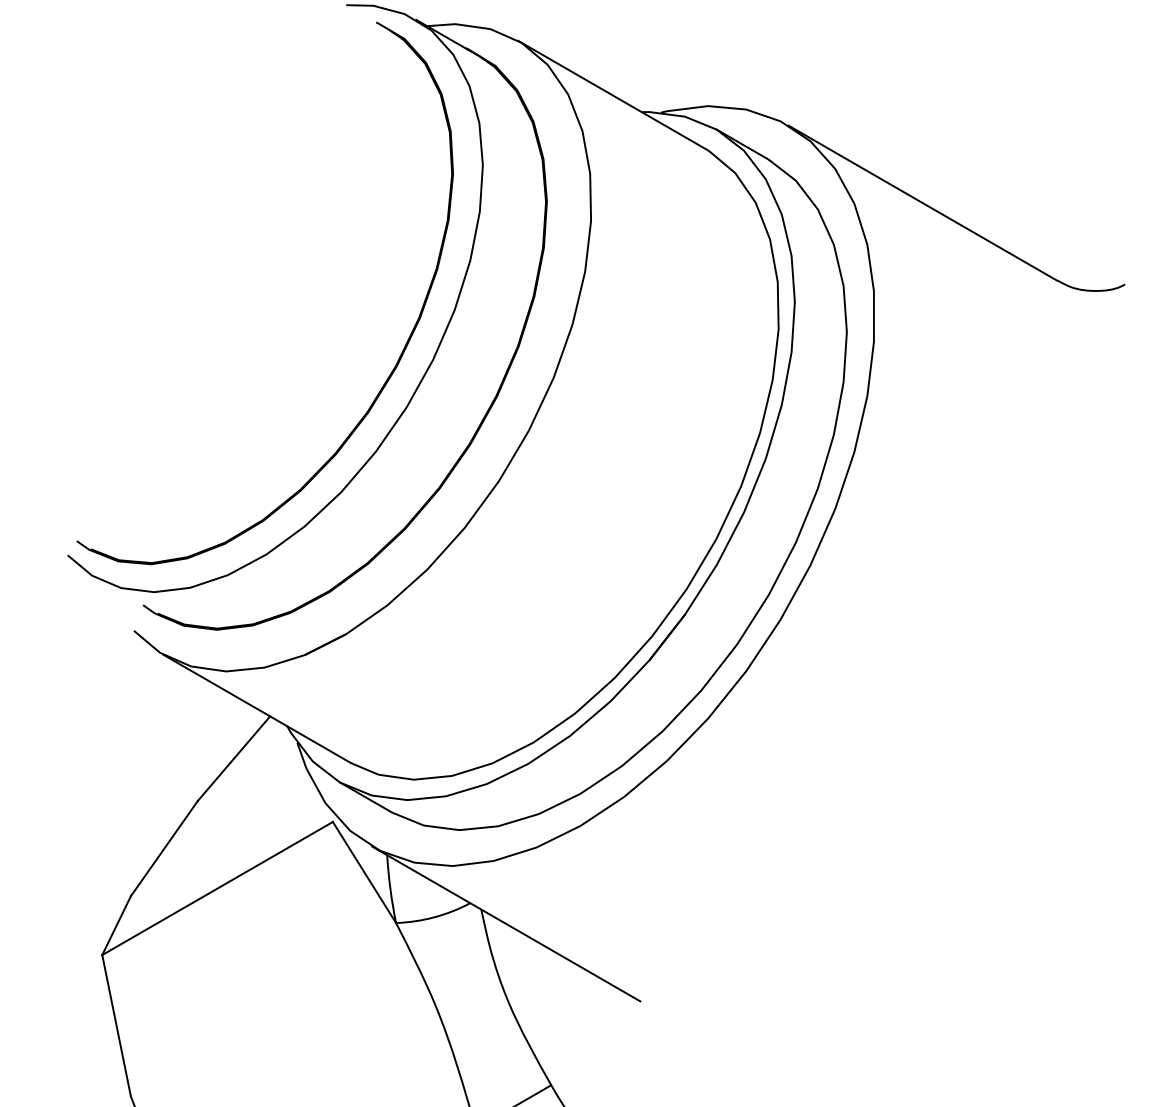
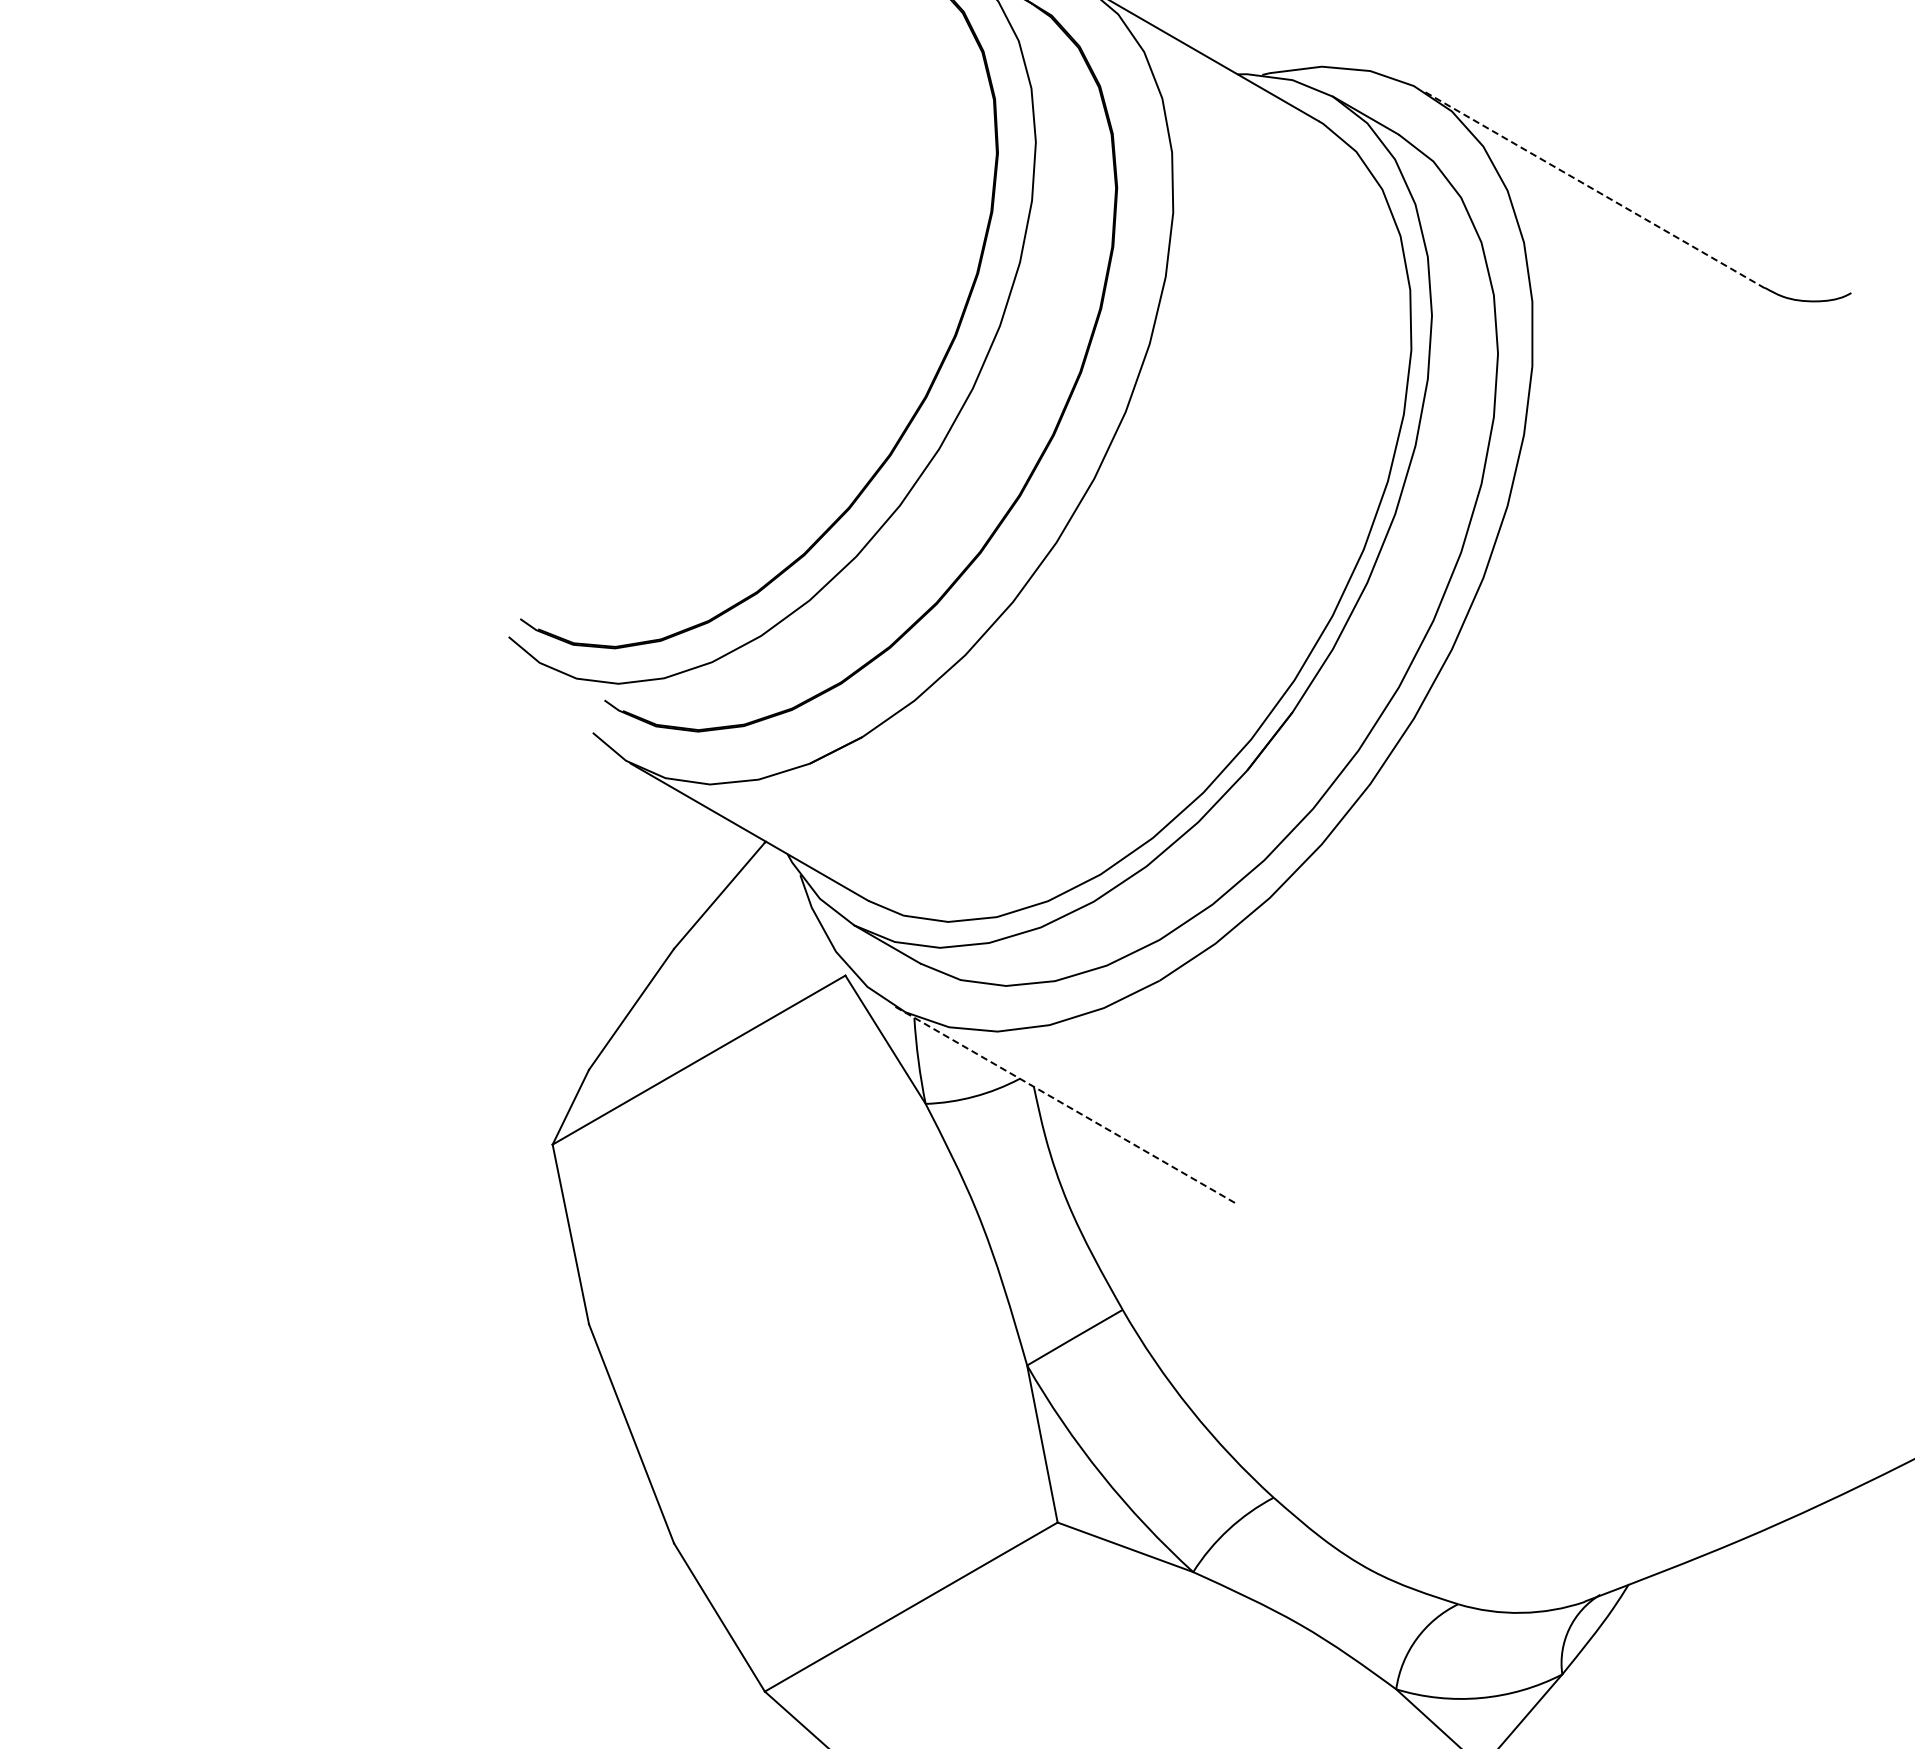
line: (922, 202) -> (1594, 189), solid -> dashed
line: (506, 924) -> (1066, 1105), solid -> dashed

